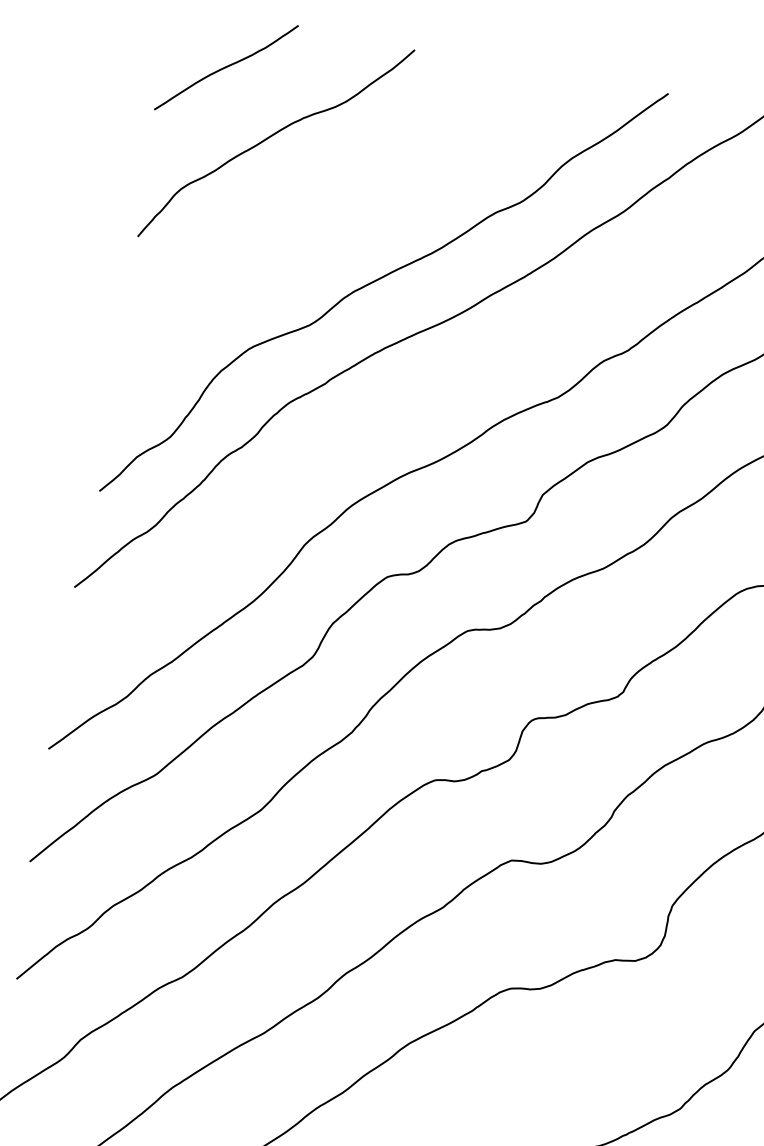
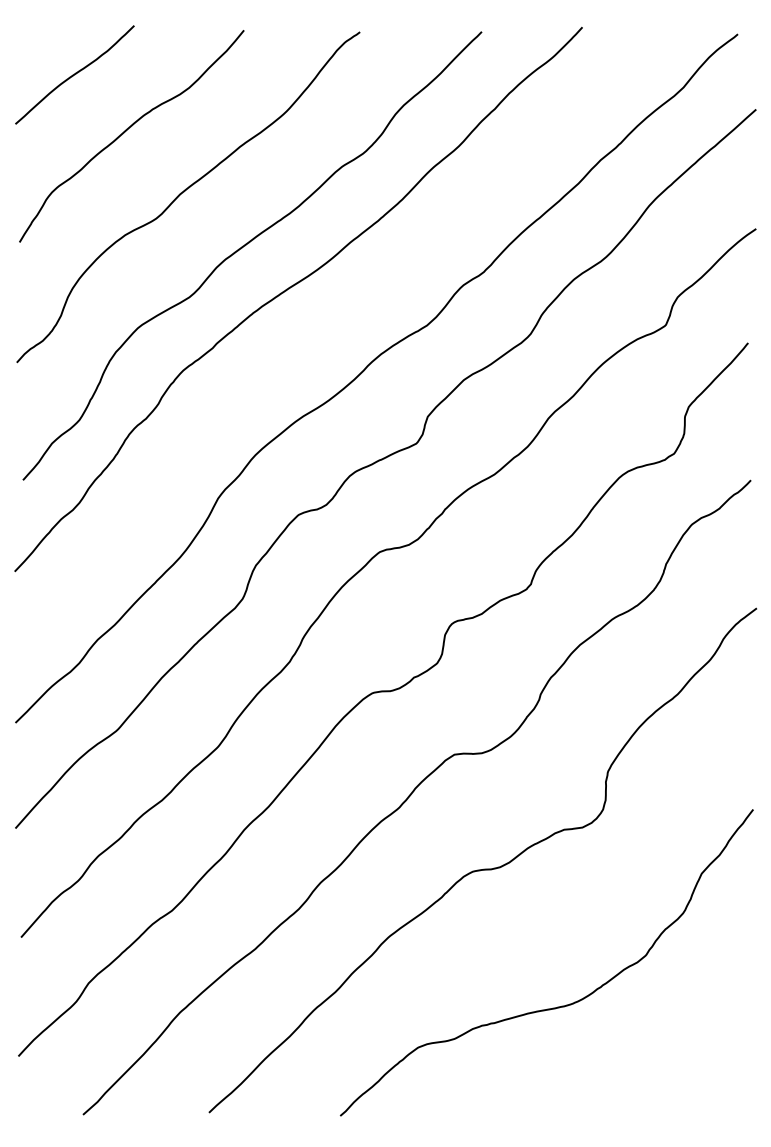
curve: (322, 212) -> (184, 192), added

